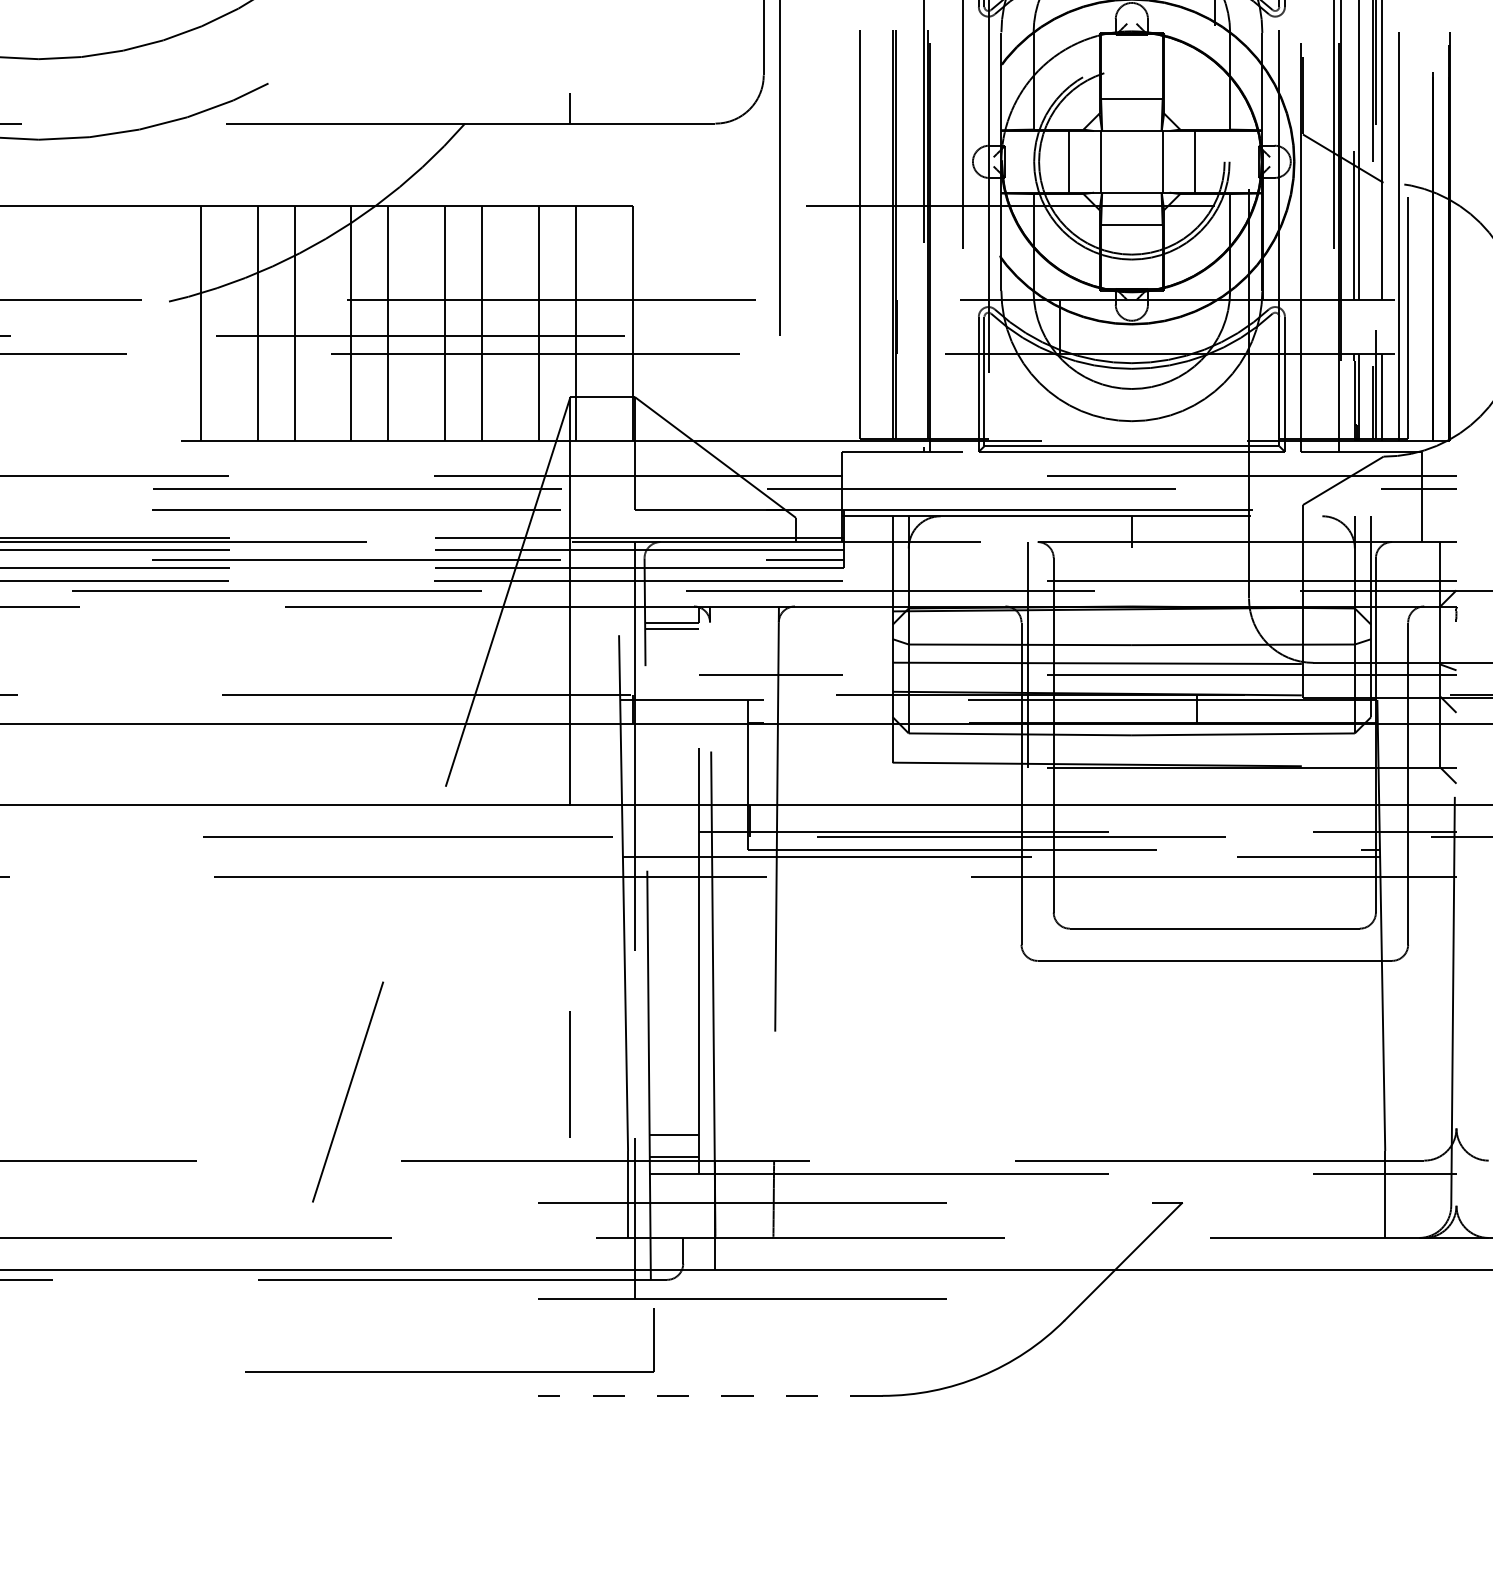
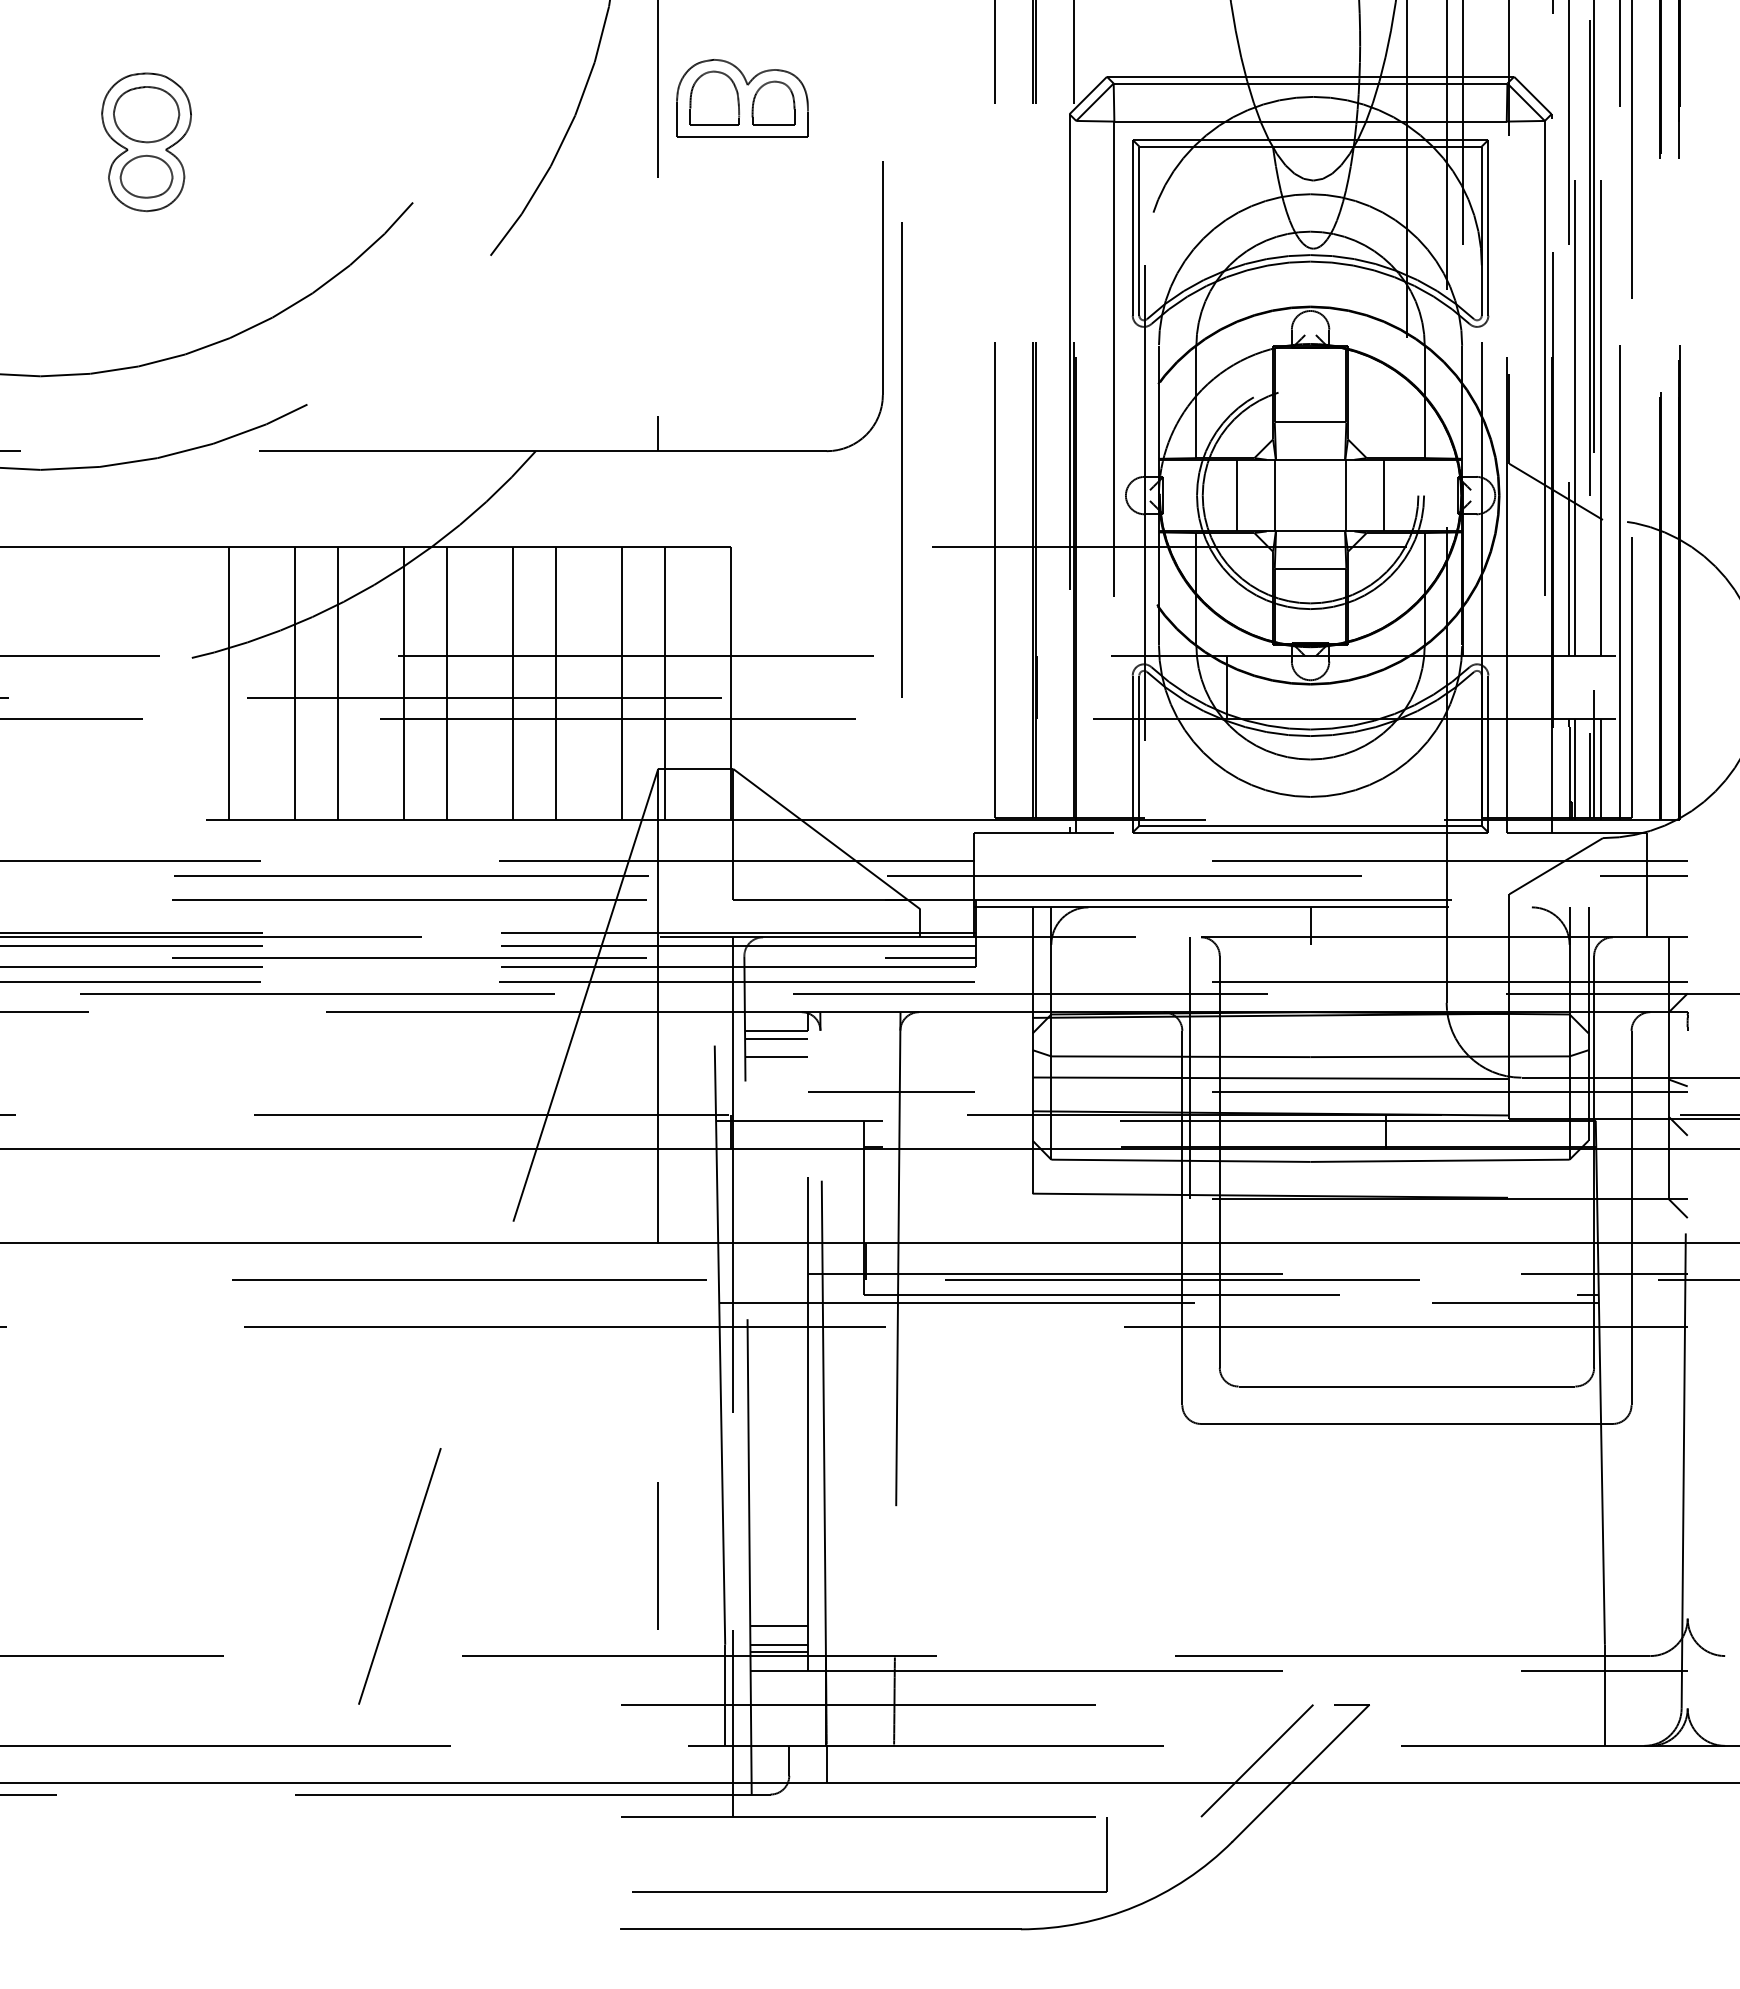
line: (672, 645) -> (776, 1057), added
line: (674, 1150) -> (779, 1644), added
line: (1086, 1250) -> (1257, 1760), added
part: (449, 1371) -> (869, 1891), moved
line: (710, 1396) -> (820, 1929), dashed -> solid

